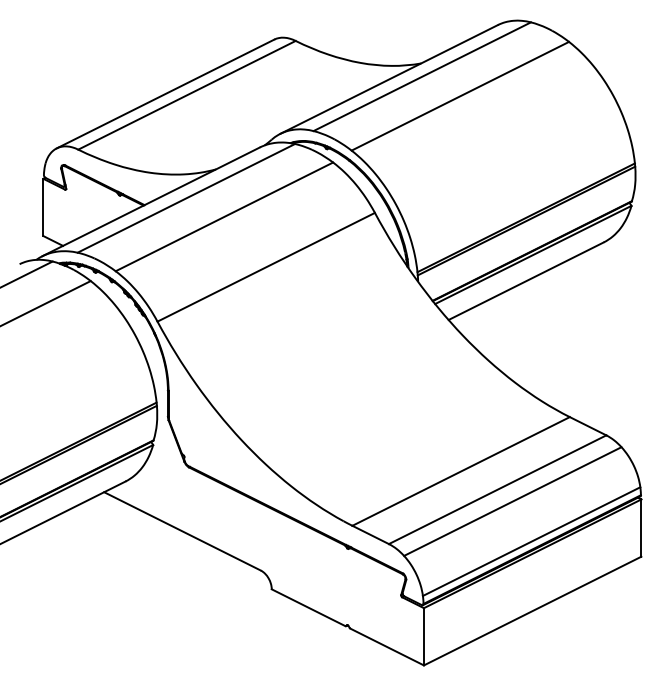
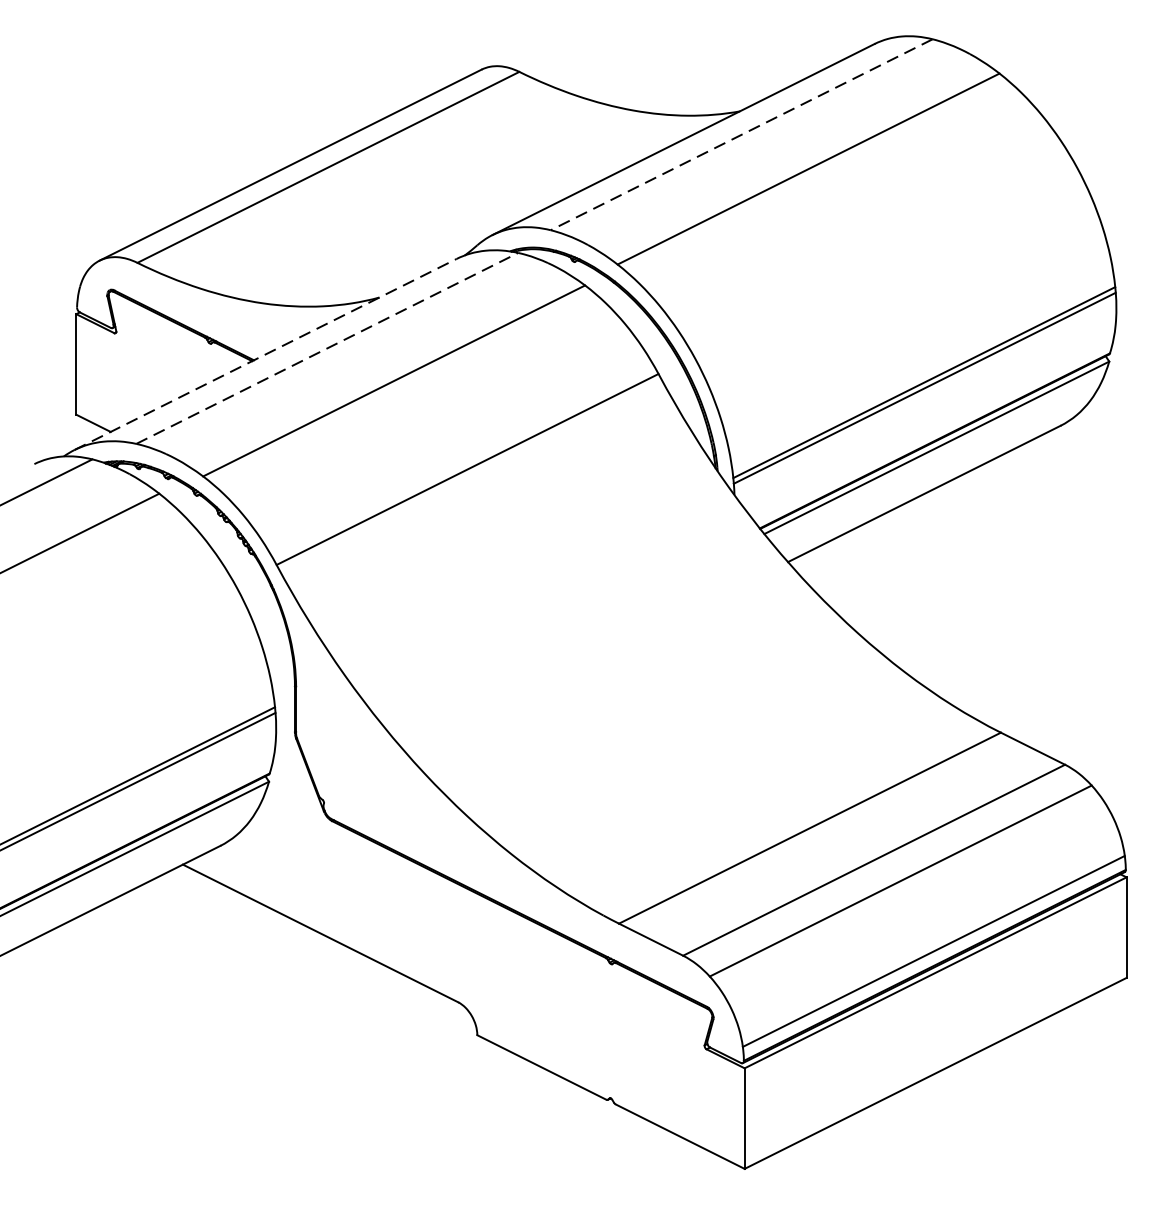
line: (422, 76) -> (742, 134), solid -> dashed
line: (186, 198) -> (327, 348), solid -> dashed
line: (151, 201) -> (266, 353), solid -> dashed

